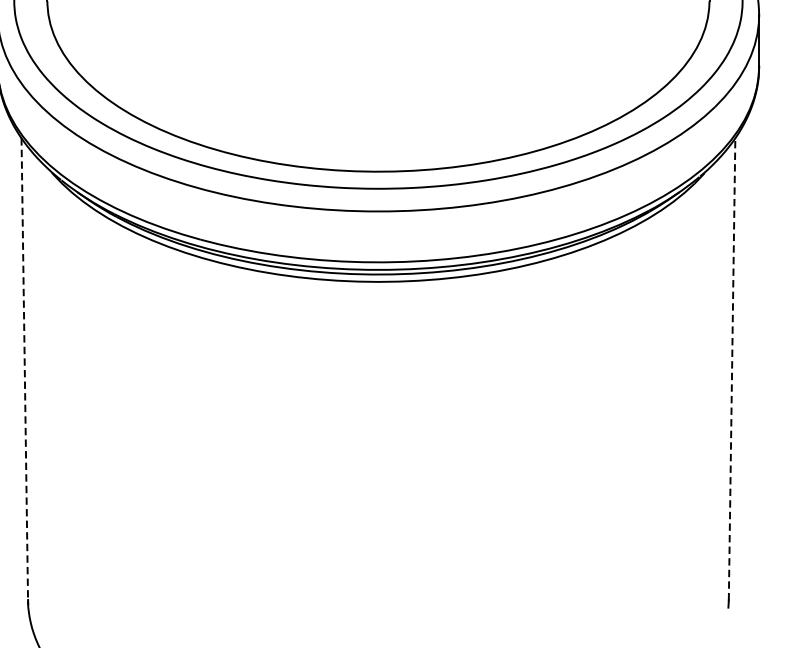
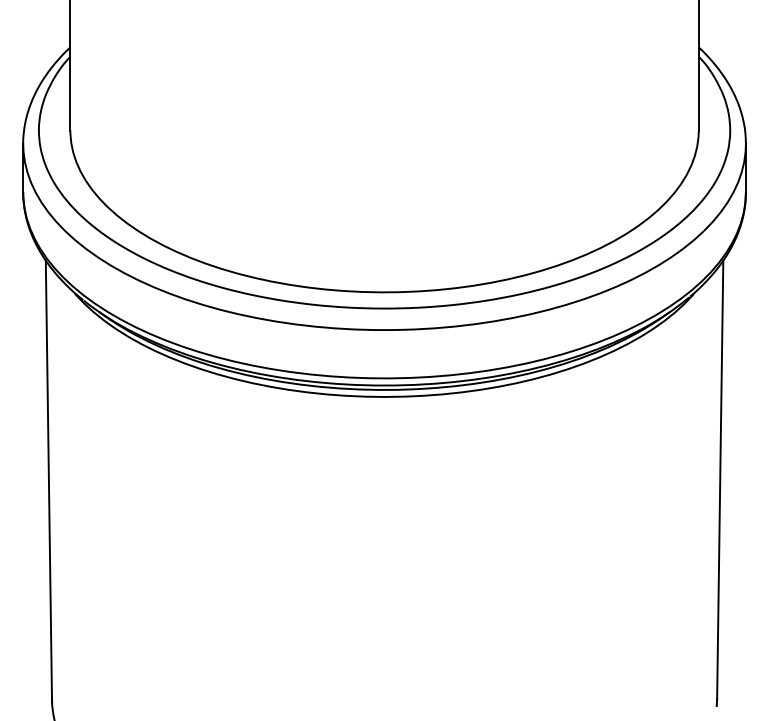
line: (732, 368) -> (720, 479), dashed -> solid
line: (24, 369) -> (48, 480), dashed -> solid

